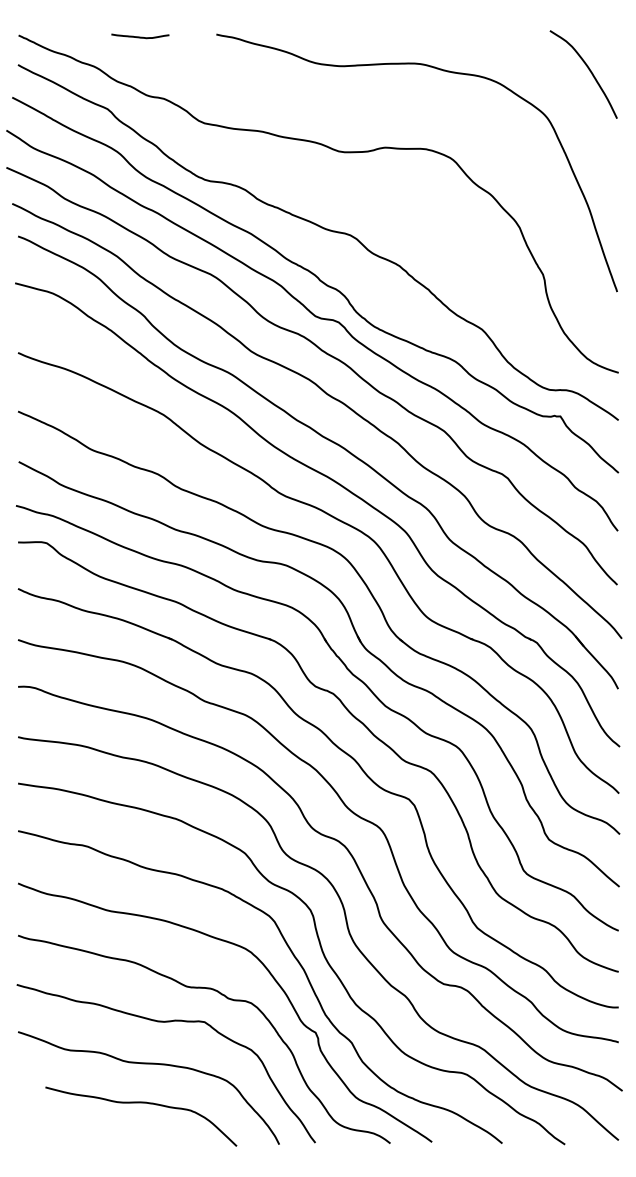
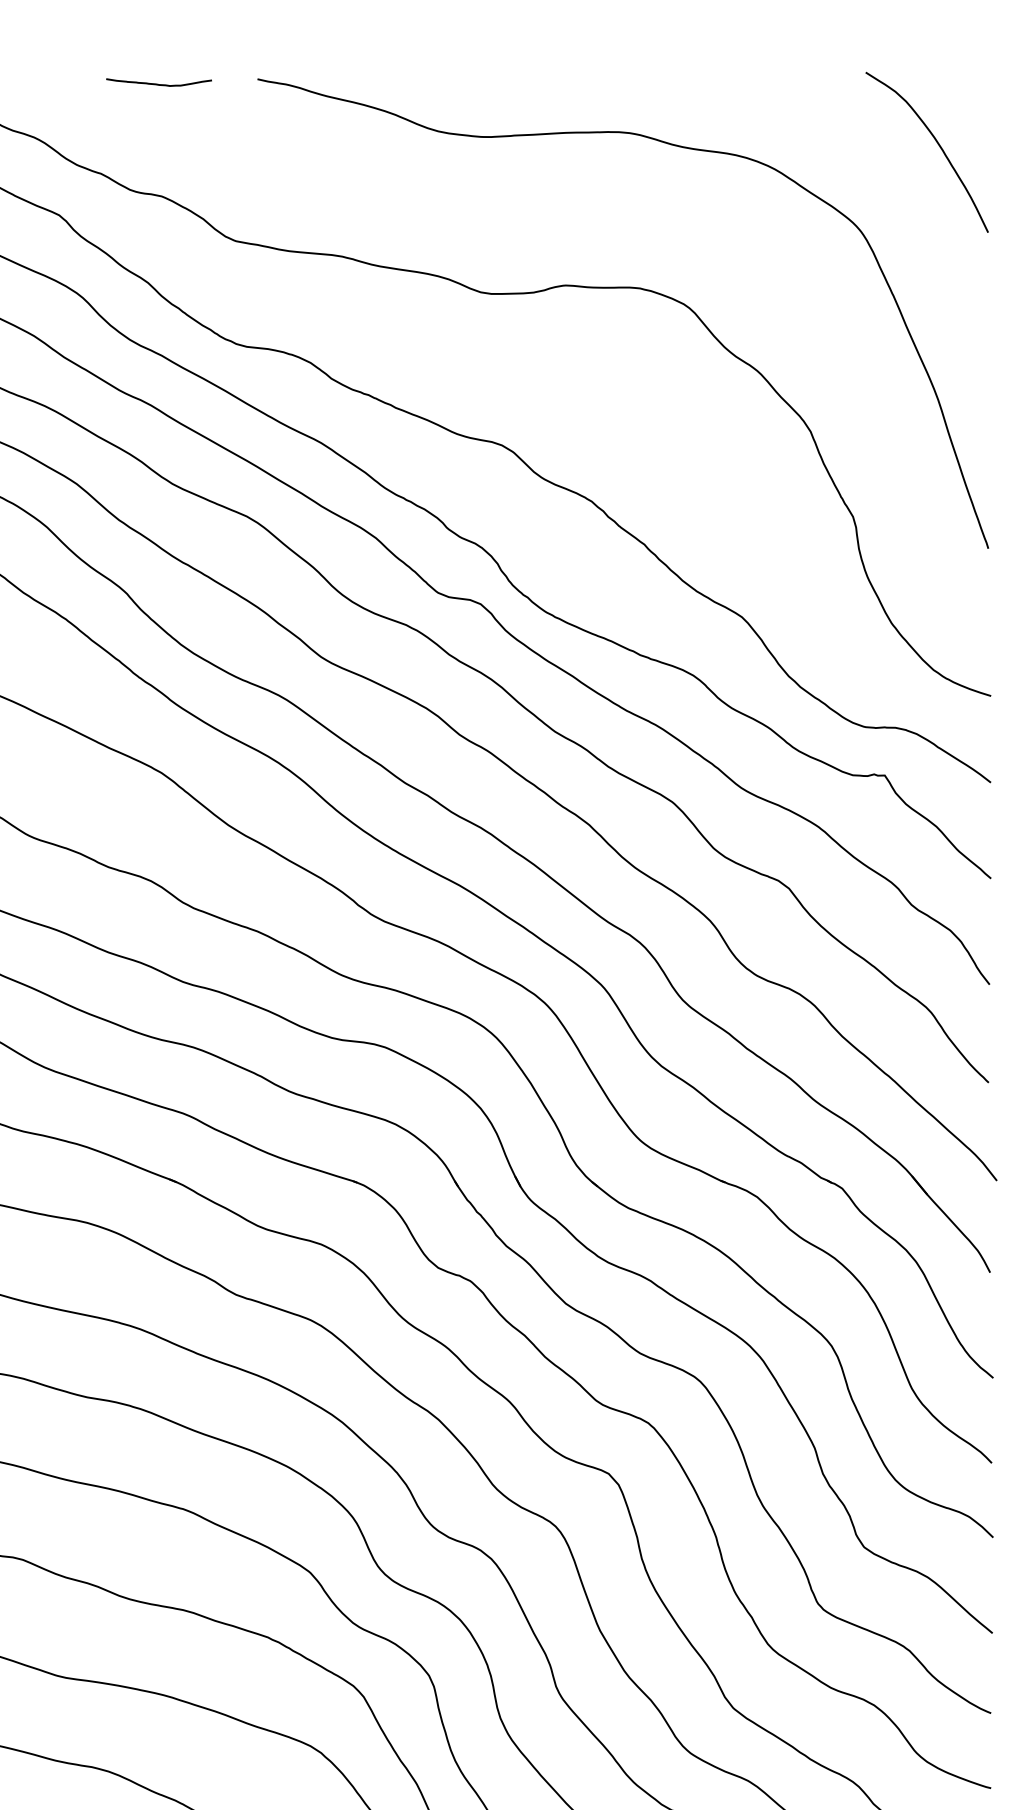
curve: (140, 36) -> (159, 82), moved

